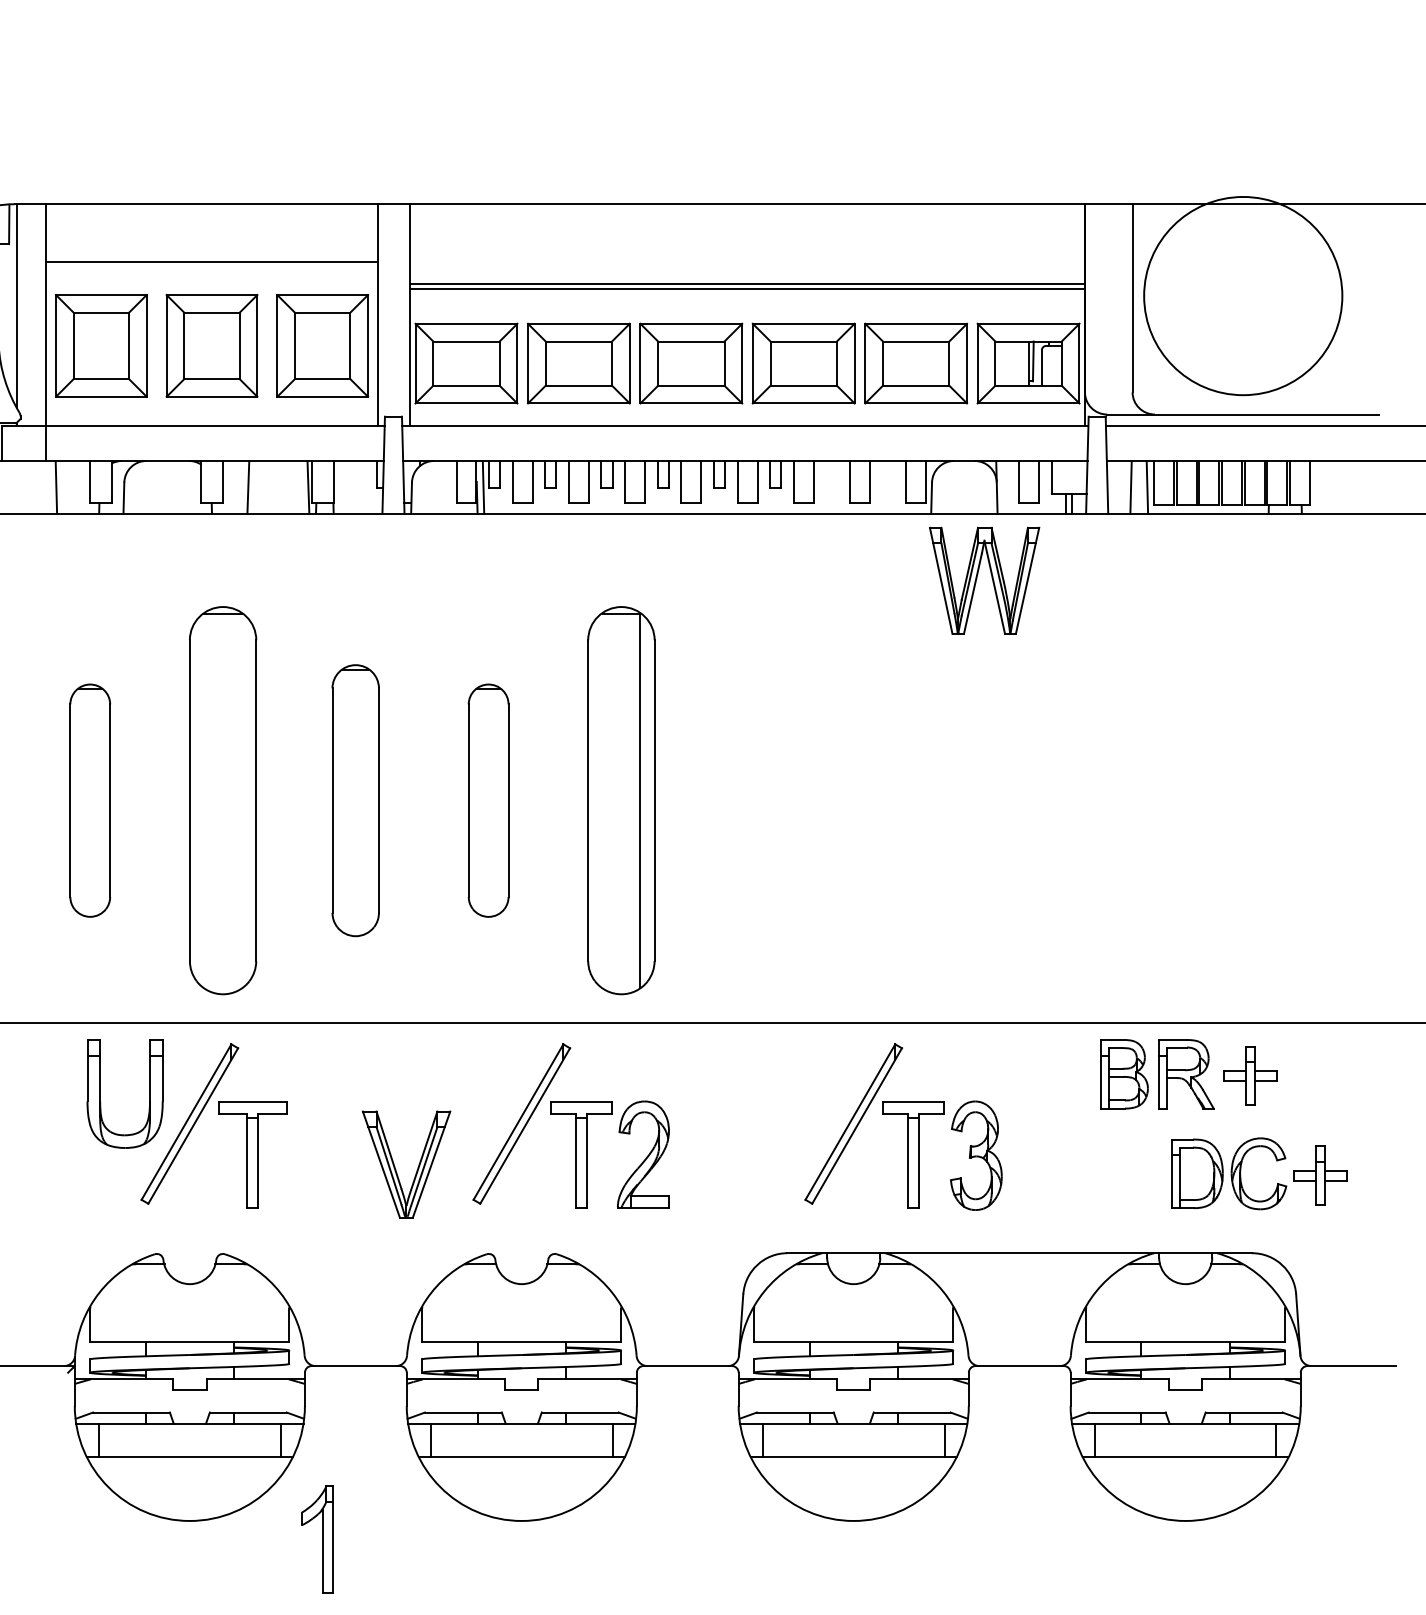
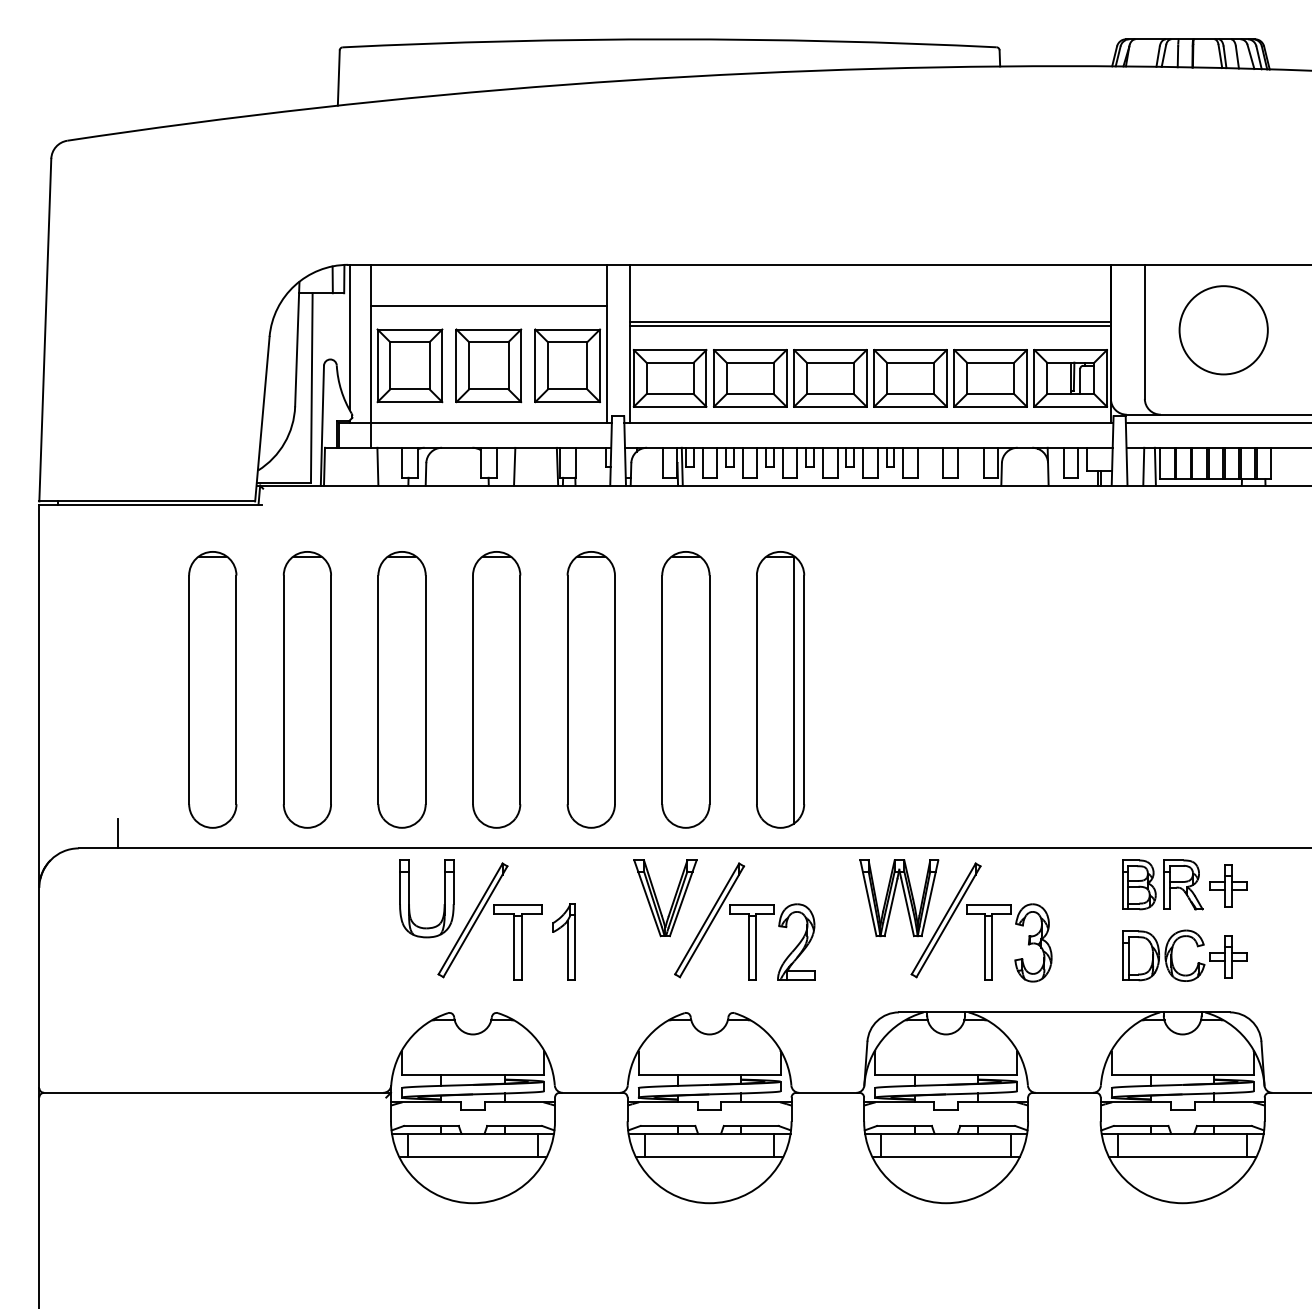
circle: (1242, 296) -> (1223, 330), size x0.62
part: (984, 581) -> (899, 898), moved
part: (89, 800) -> (401, 689), size x1.67
part: (354, 800) -> (590, 689), size x1.43
part: (488, 800) -> (685, 689), size x1.67
part: (396, 1169) -> (658, 901), moved
part: (1241, 1173) -> (1172, 955), moved
part: (316, 1538) -> (563, 941), moved

